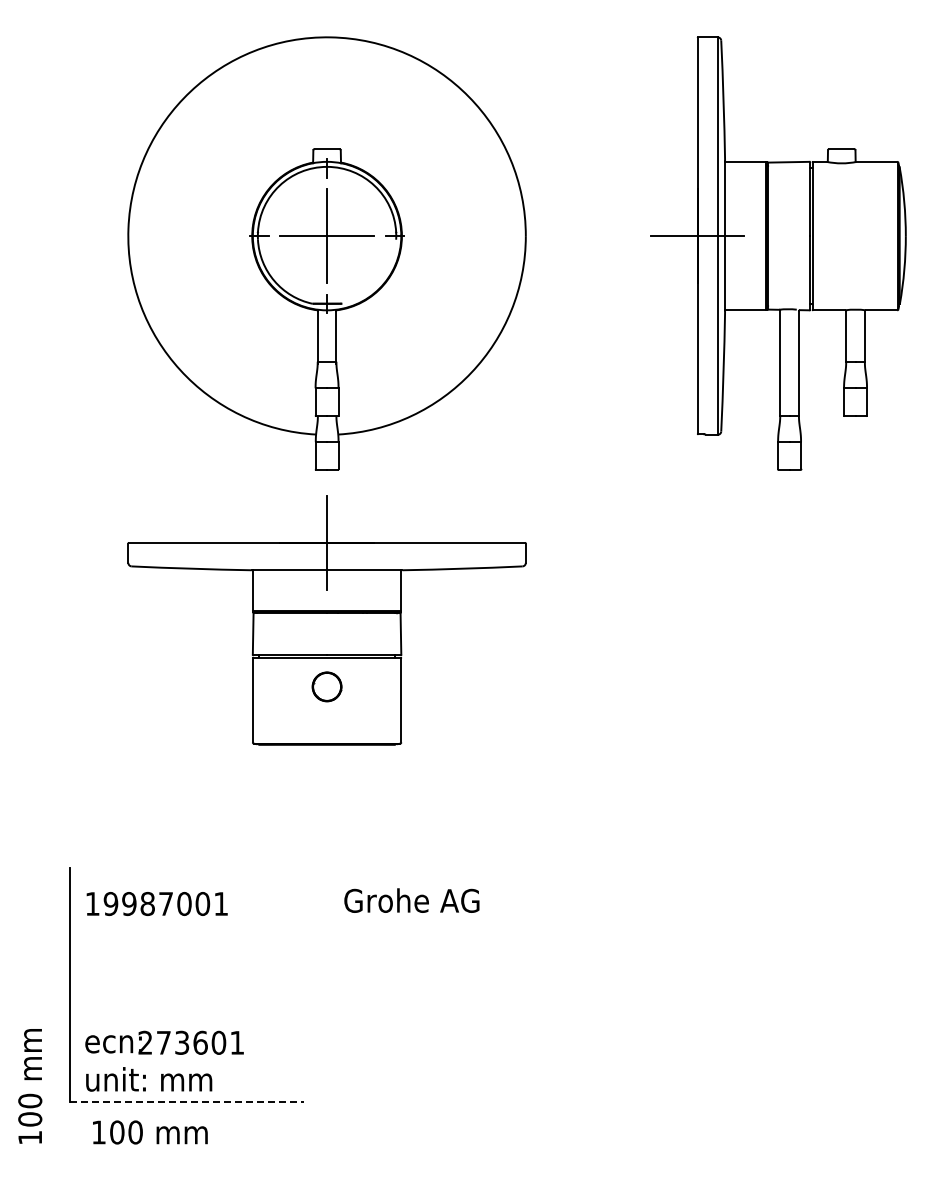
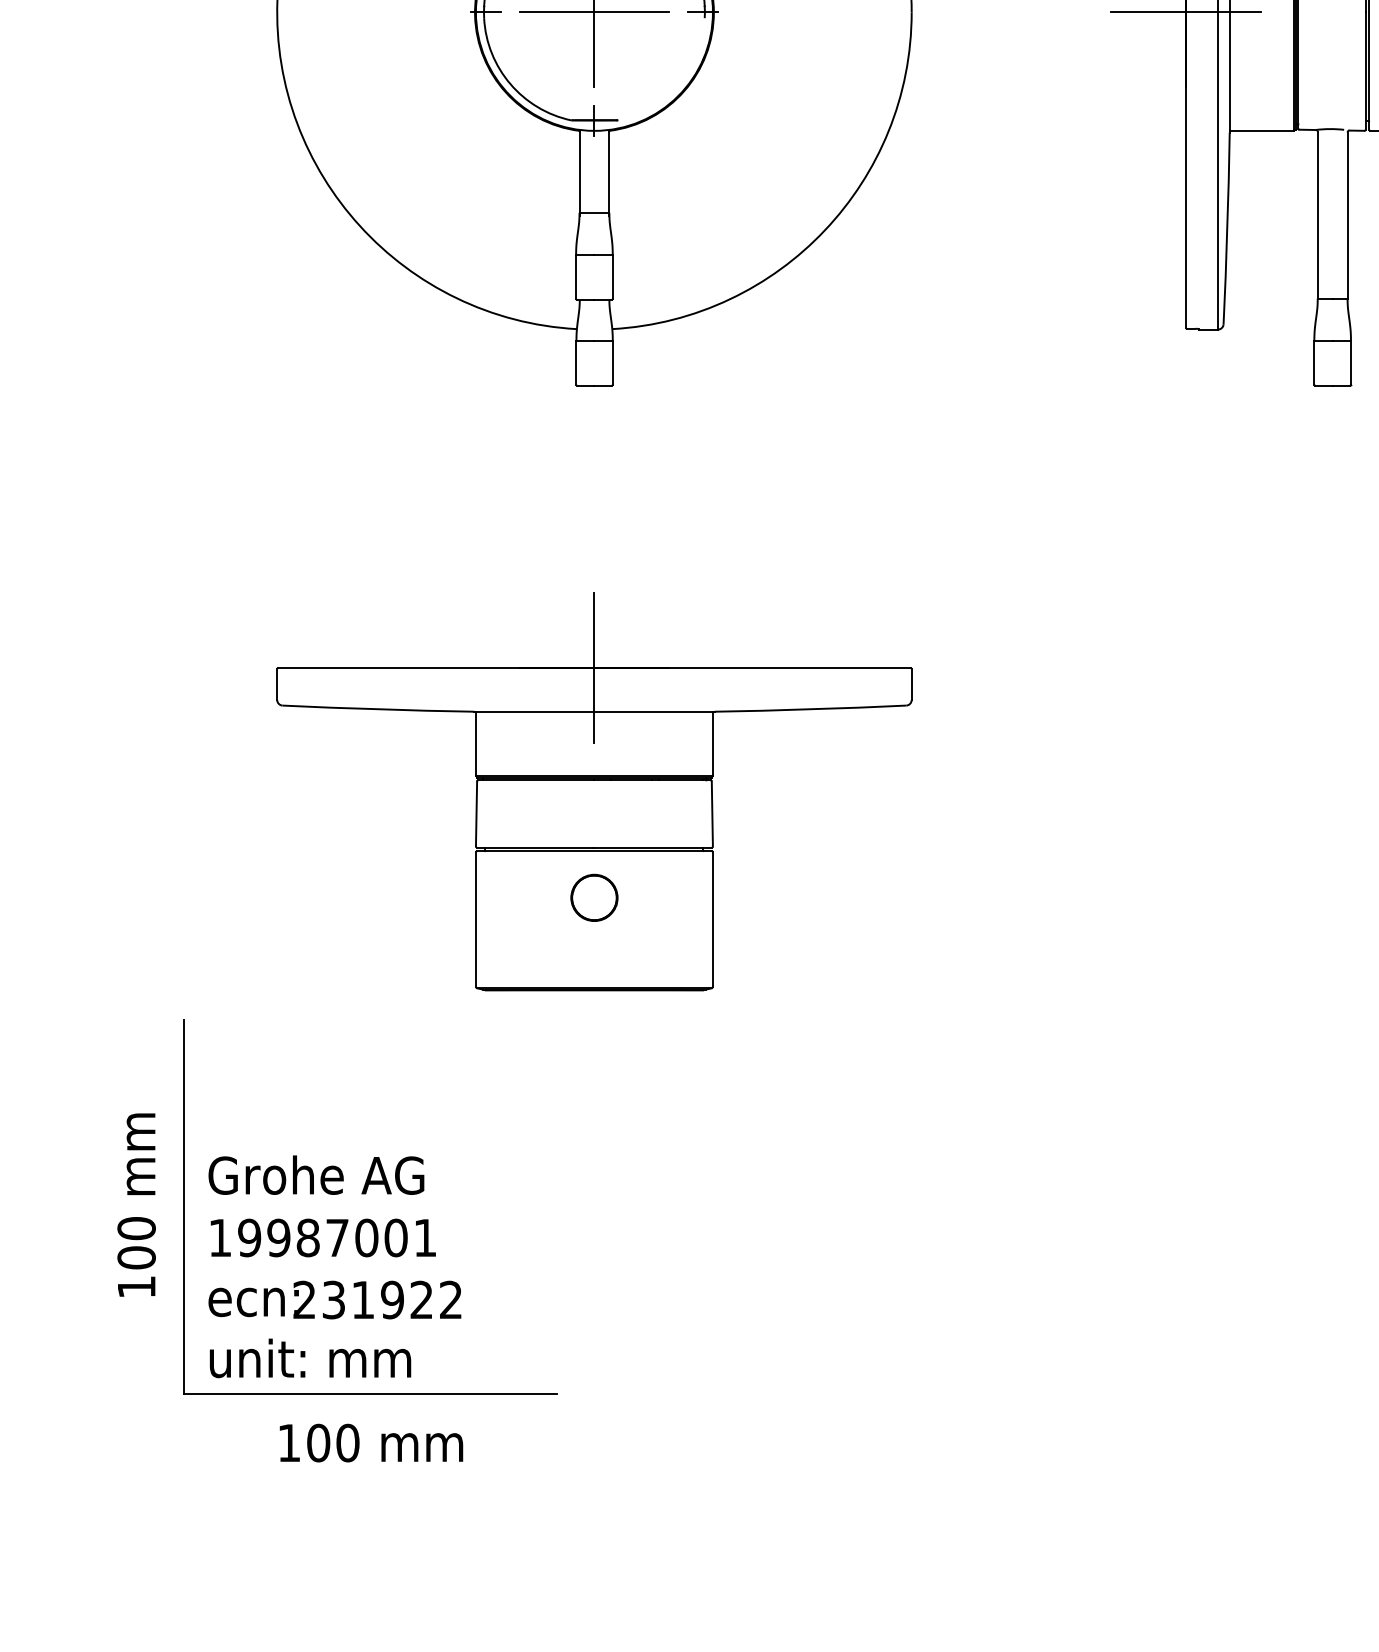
part: (326, 620) -> (593, 791), moved
text: (411, 900) -> (315, 1174), moved
text: (156, 903) -> (322, 1237), moved
text: (200, 1042) -> (392, 1299), 273601 -> 231922
text: (30, 1086) -> (137, 1205), moved
line: (186, 1101) -> (370, 1393), dashed -> solid
text: (150, 1132) -> (371, 1443), moved

